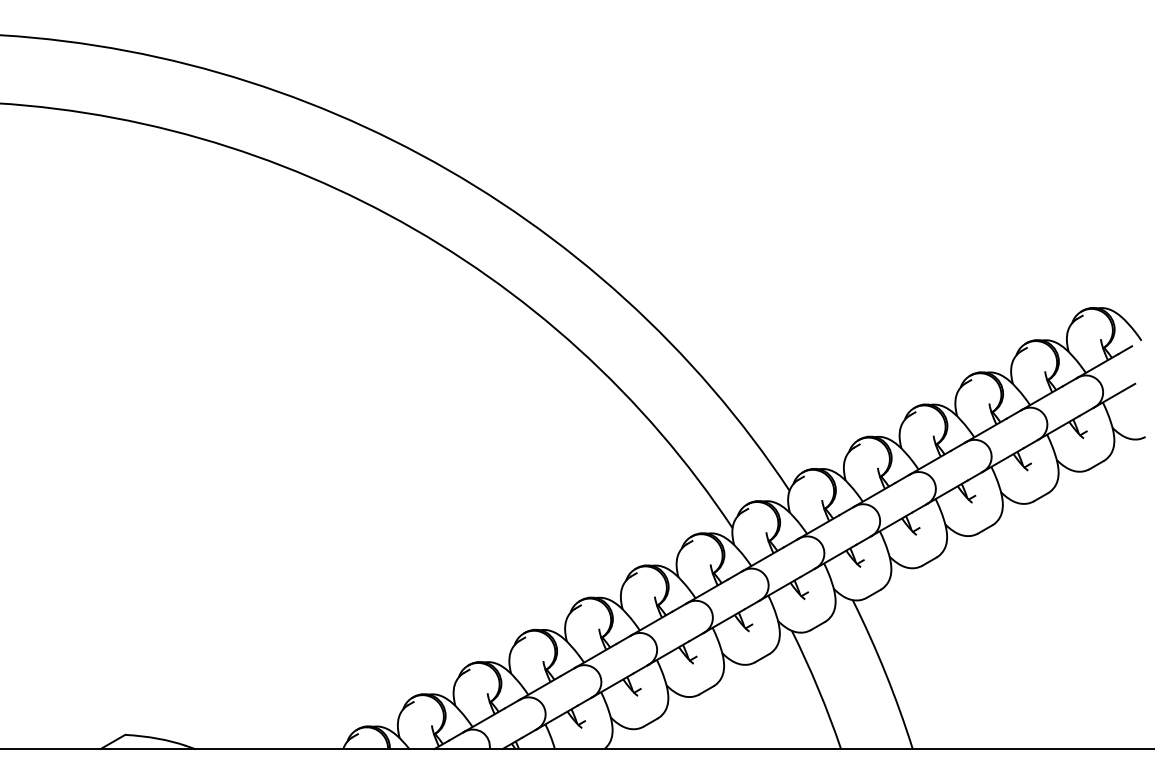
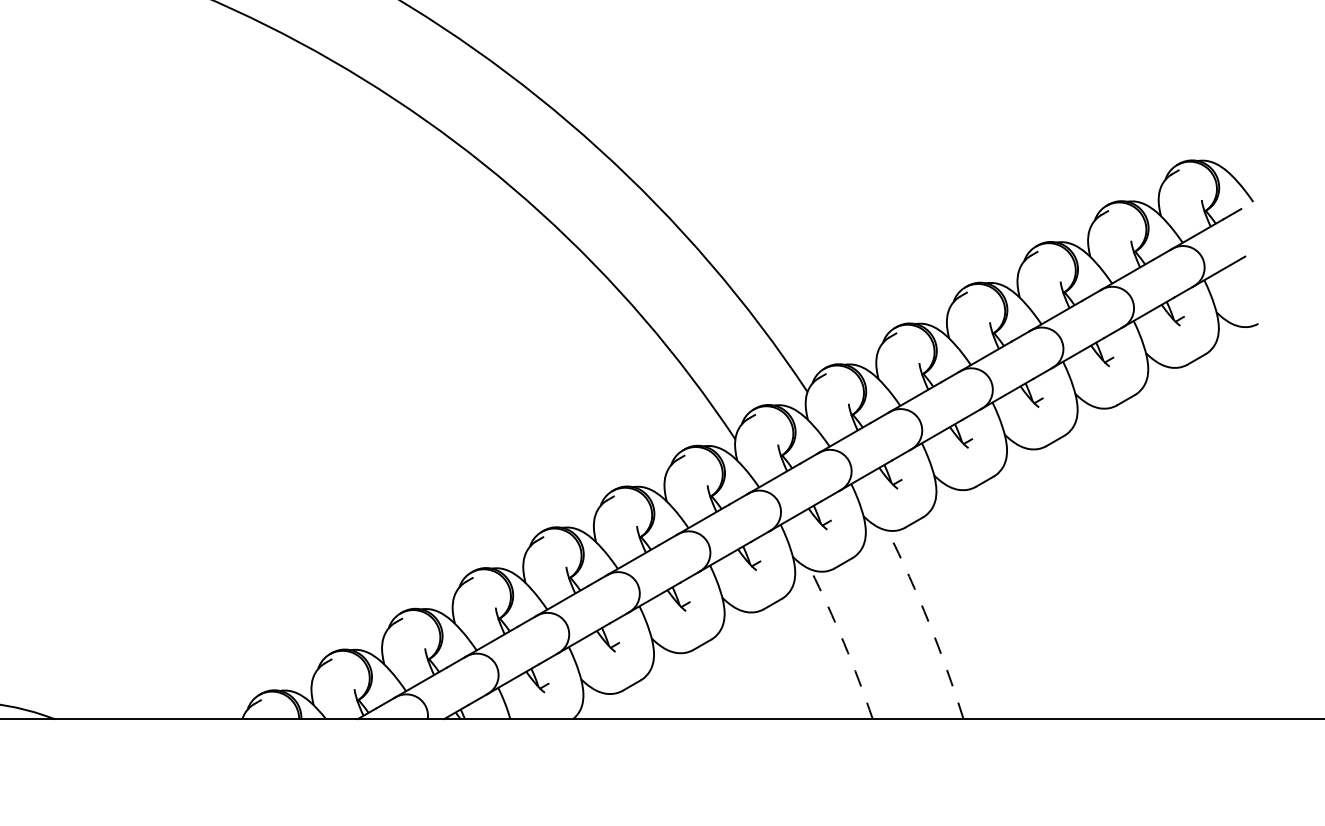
arc: (885, 673) -> (929, 623), solid -> dashed
arc: (818, 689) -> (844, 643), solid -> dashed

